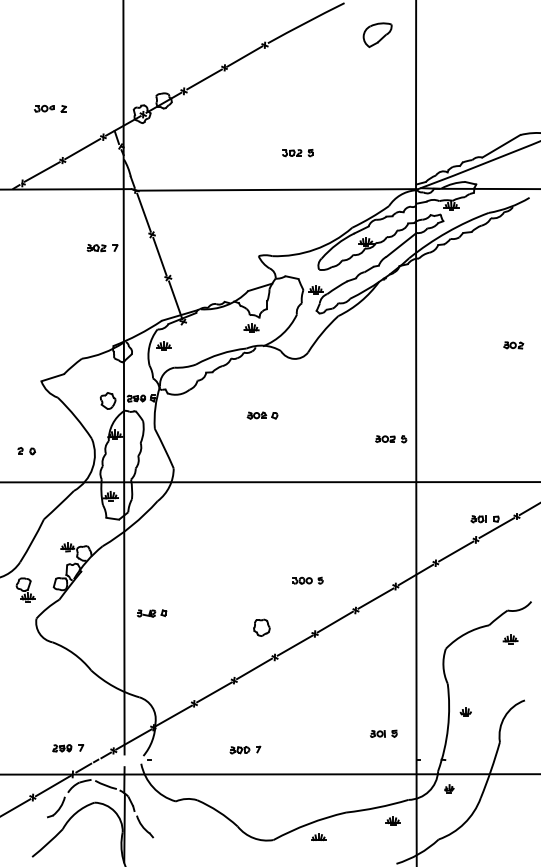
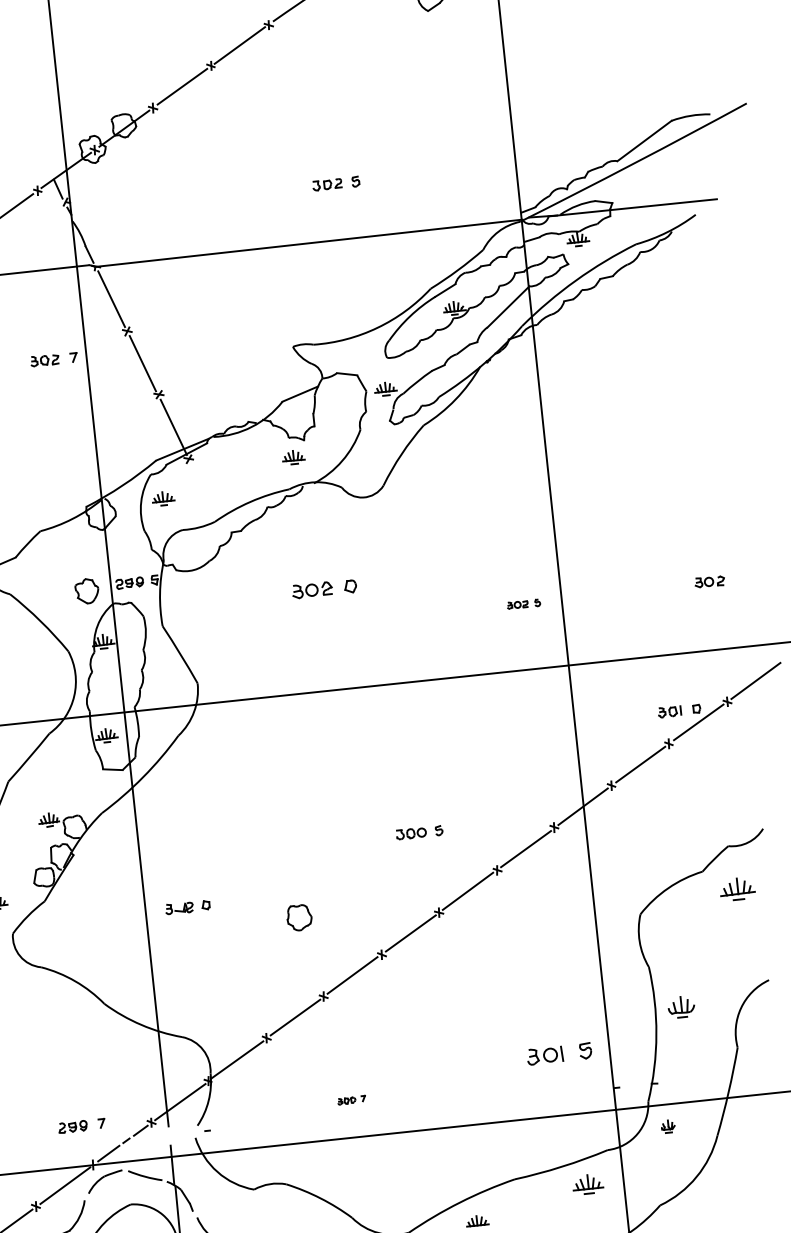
part: (513, 345) -> (709, 582), moved
part: (262, 415) -> (324, 588), size x1.4
part: (391, 439) -> (524, 604), size x0.7
part: (261, 627) -> (298, 917), moved
part: (510, 639) -> (737, 889), size x1.6
part: (465, 711) -> (680, 1006), size x1.6
part: (383, 733) -> (559, 1053), size x1.6
part: (245, 749) -> (351, 1099), size x0.6
part: (392, 820) -> (586, 1183), size x1.4

